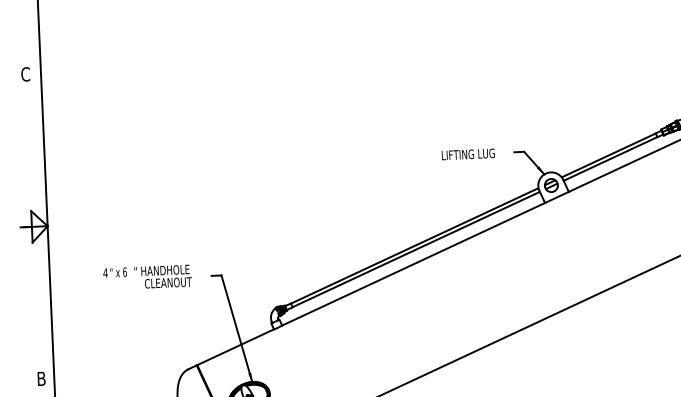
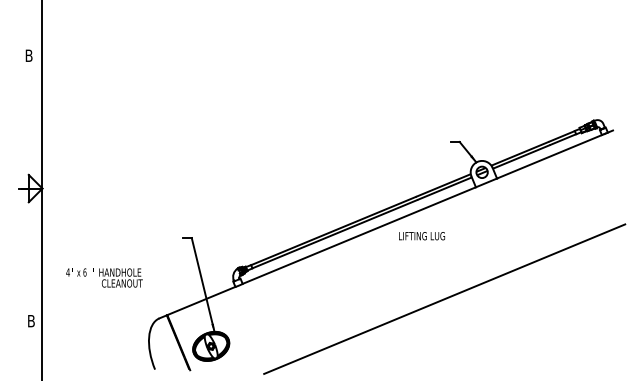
text: (24, 74) -> (28, 55), C -> B
text: (468, 154) -> (422, 236), moved
text: (147, 276) -> (104, 277), moved

